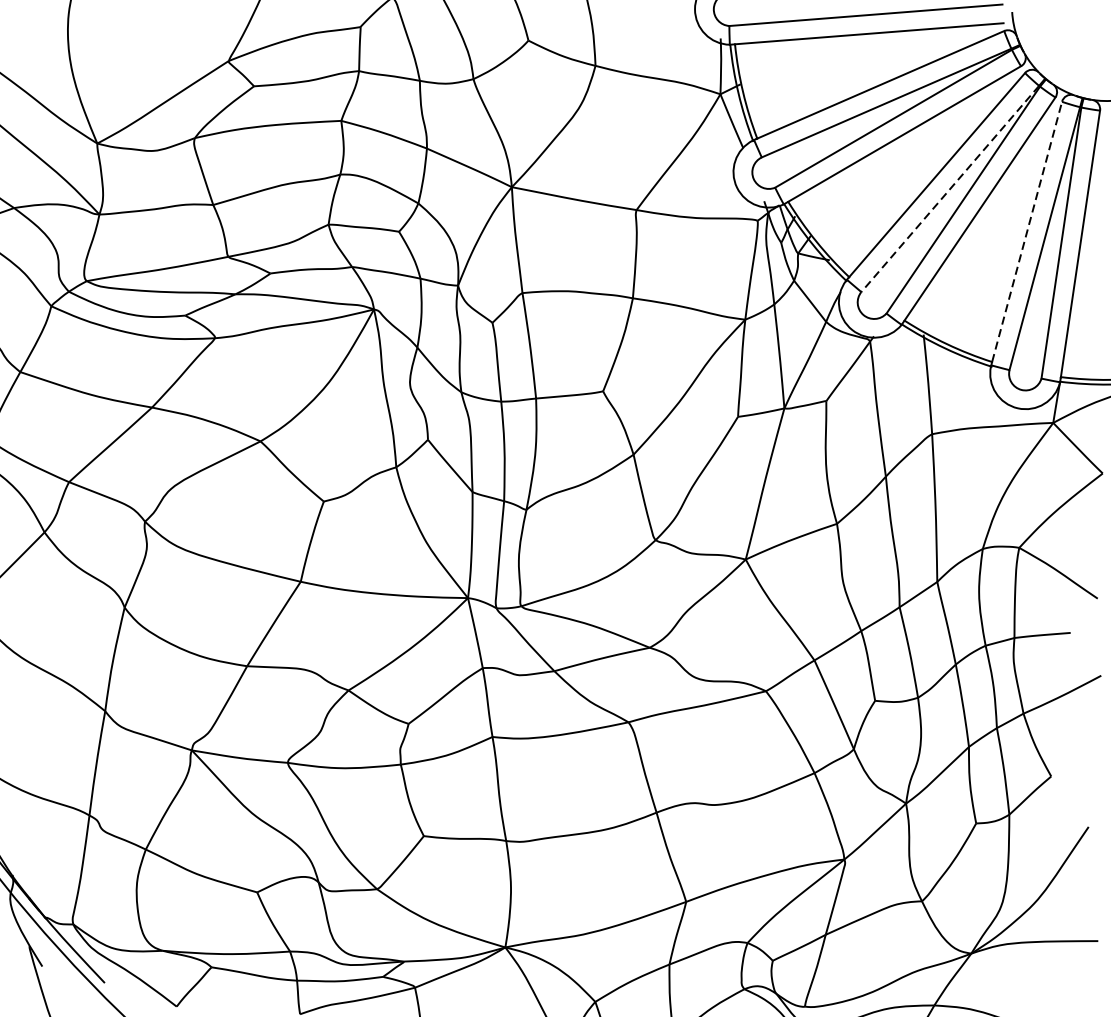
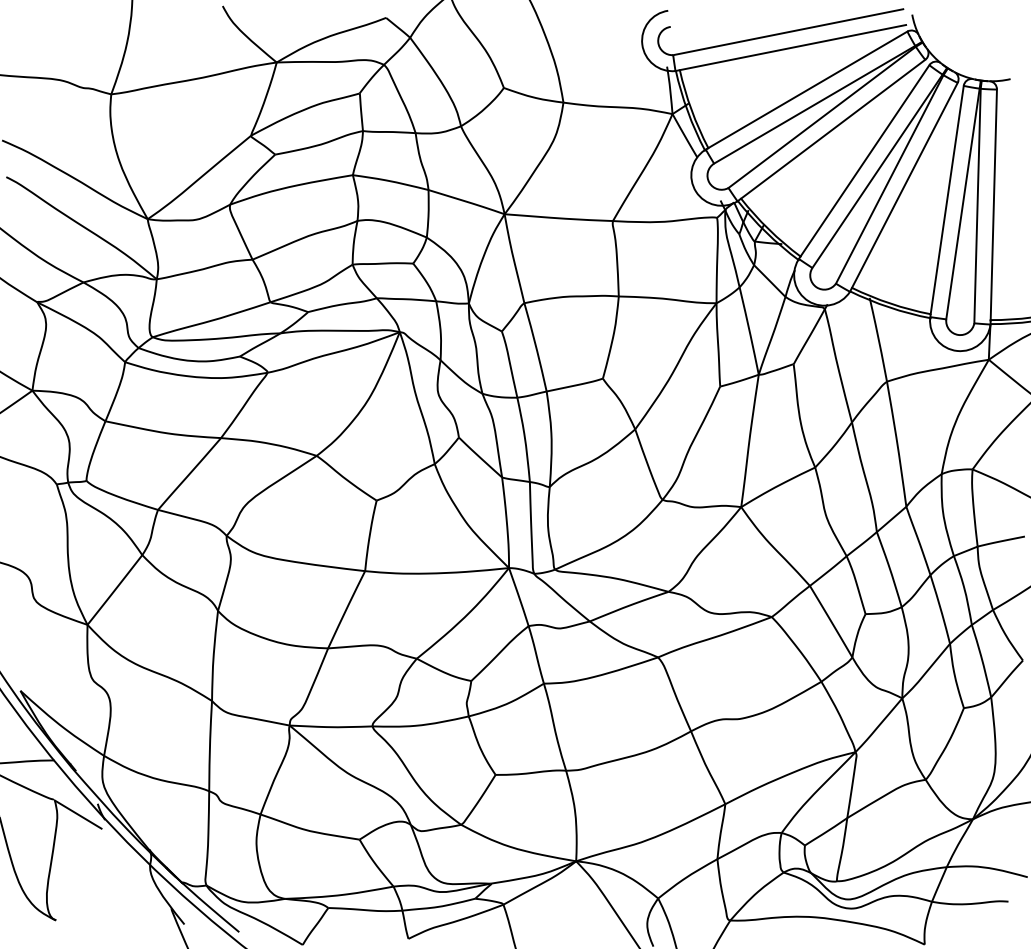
line: (950, 189) -> (877, 171), dashed -> solid
line: (1027, 231) -> (947, 199), dashed -> solid

